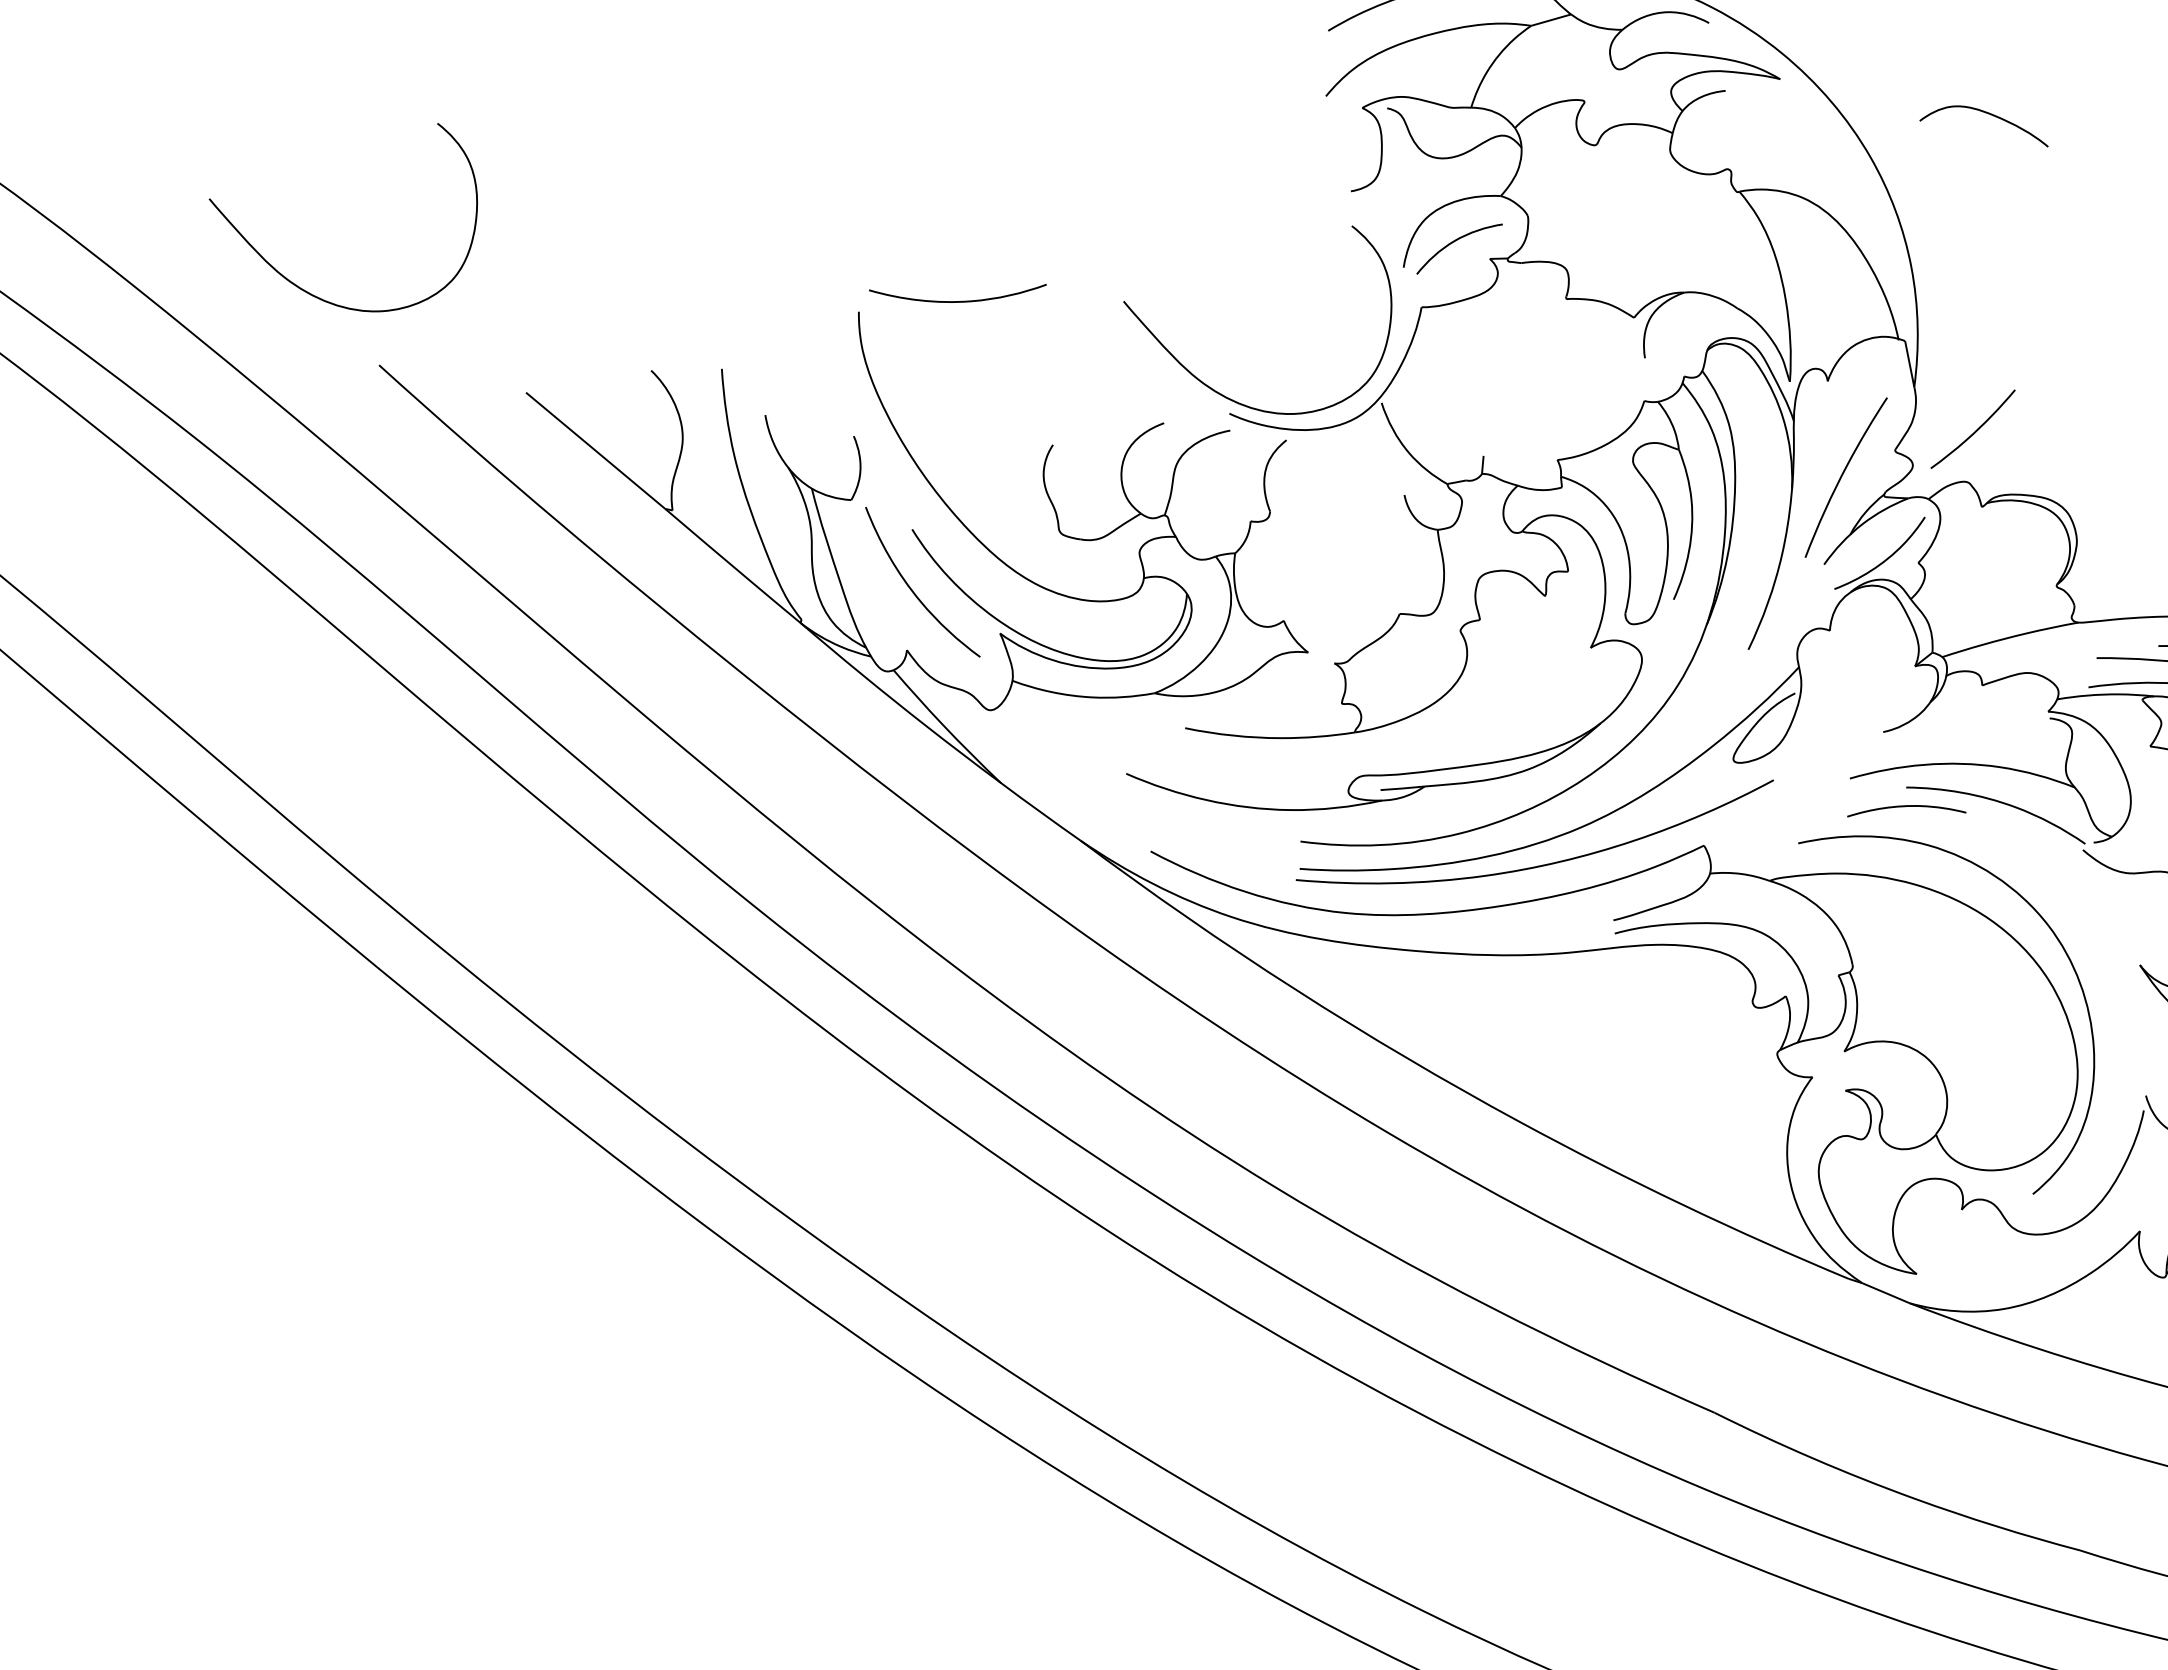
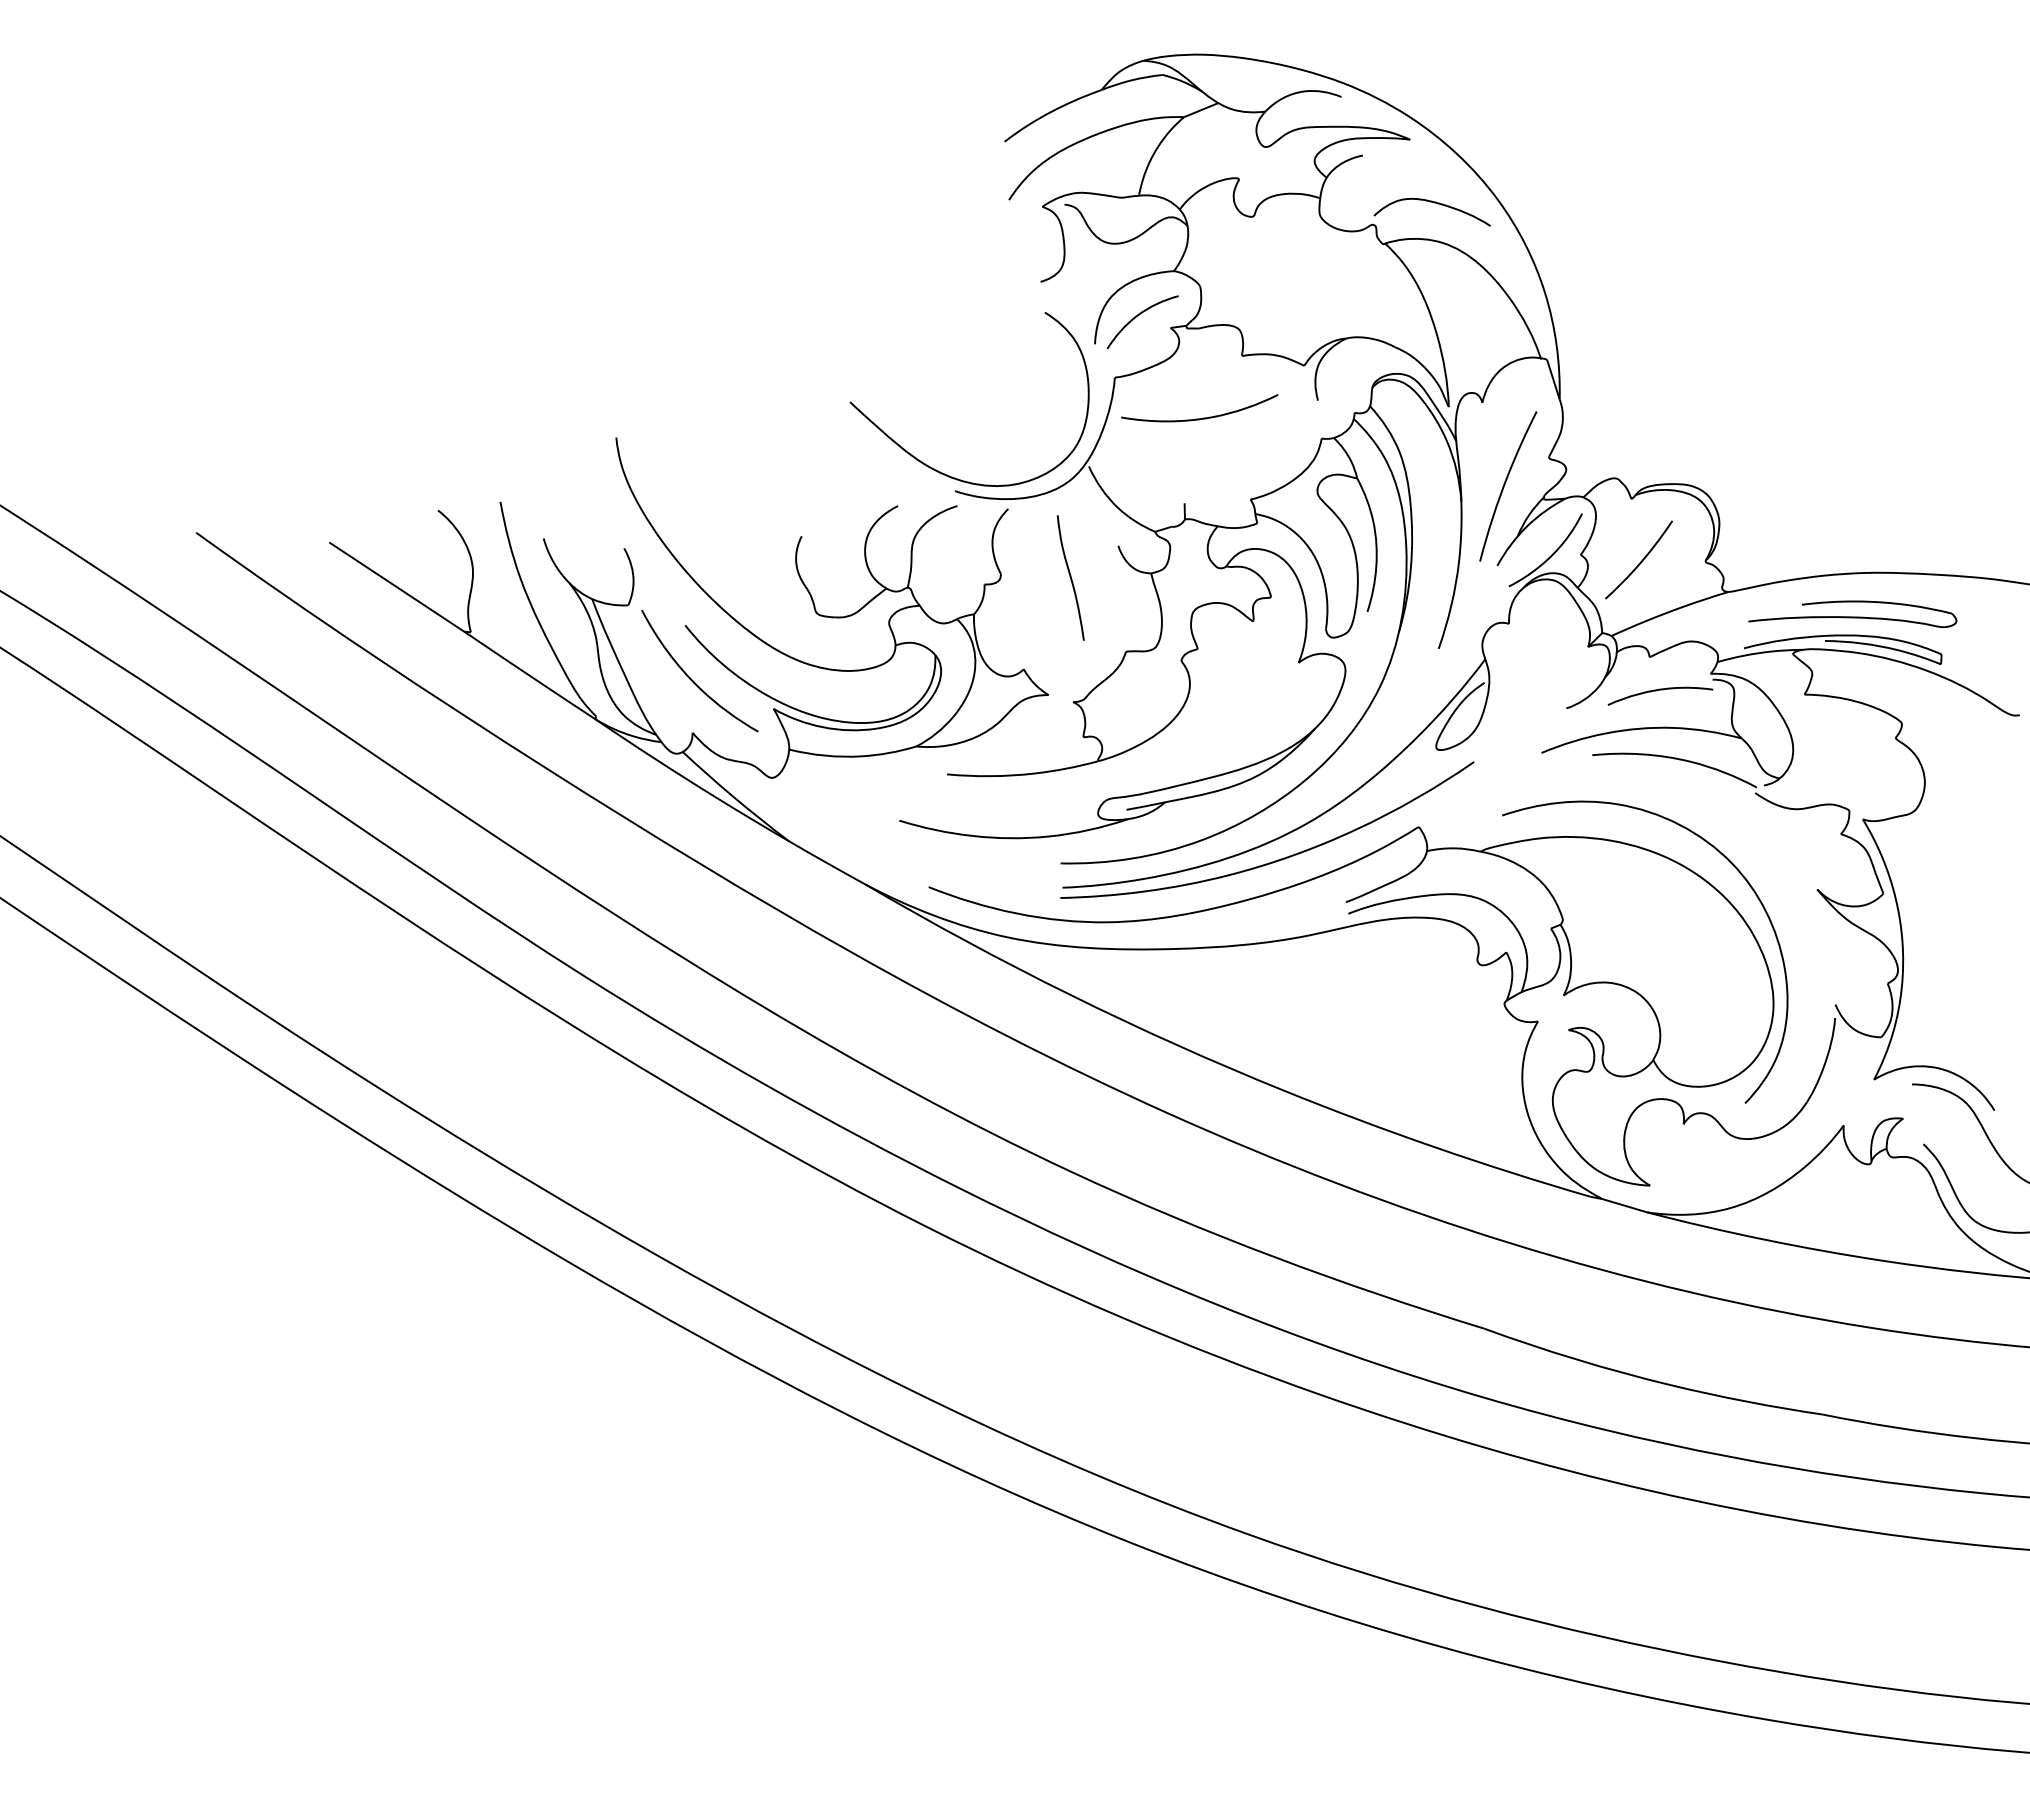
curve: (1988, 114) -> (1434, 203), moved
curve: (295, 283) -> (113, 468), removed
curve: (959, 300) -> (1202, 417), moved
curve: (1974, 431) -> (1640, 561), moved
curve: (1347, 524) -> (1070, 577), added
curve: (1907, 807) -> (1660, 690), moved

